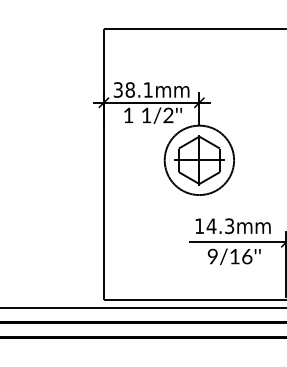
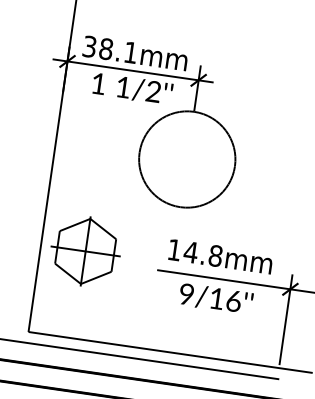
part: (199, 160) -> (85, 251), moved
text: (229, 226) -> (215, 256), 14.3mm -> 14.8mm

